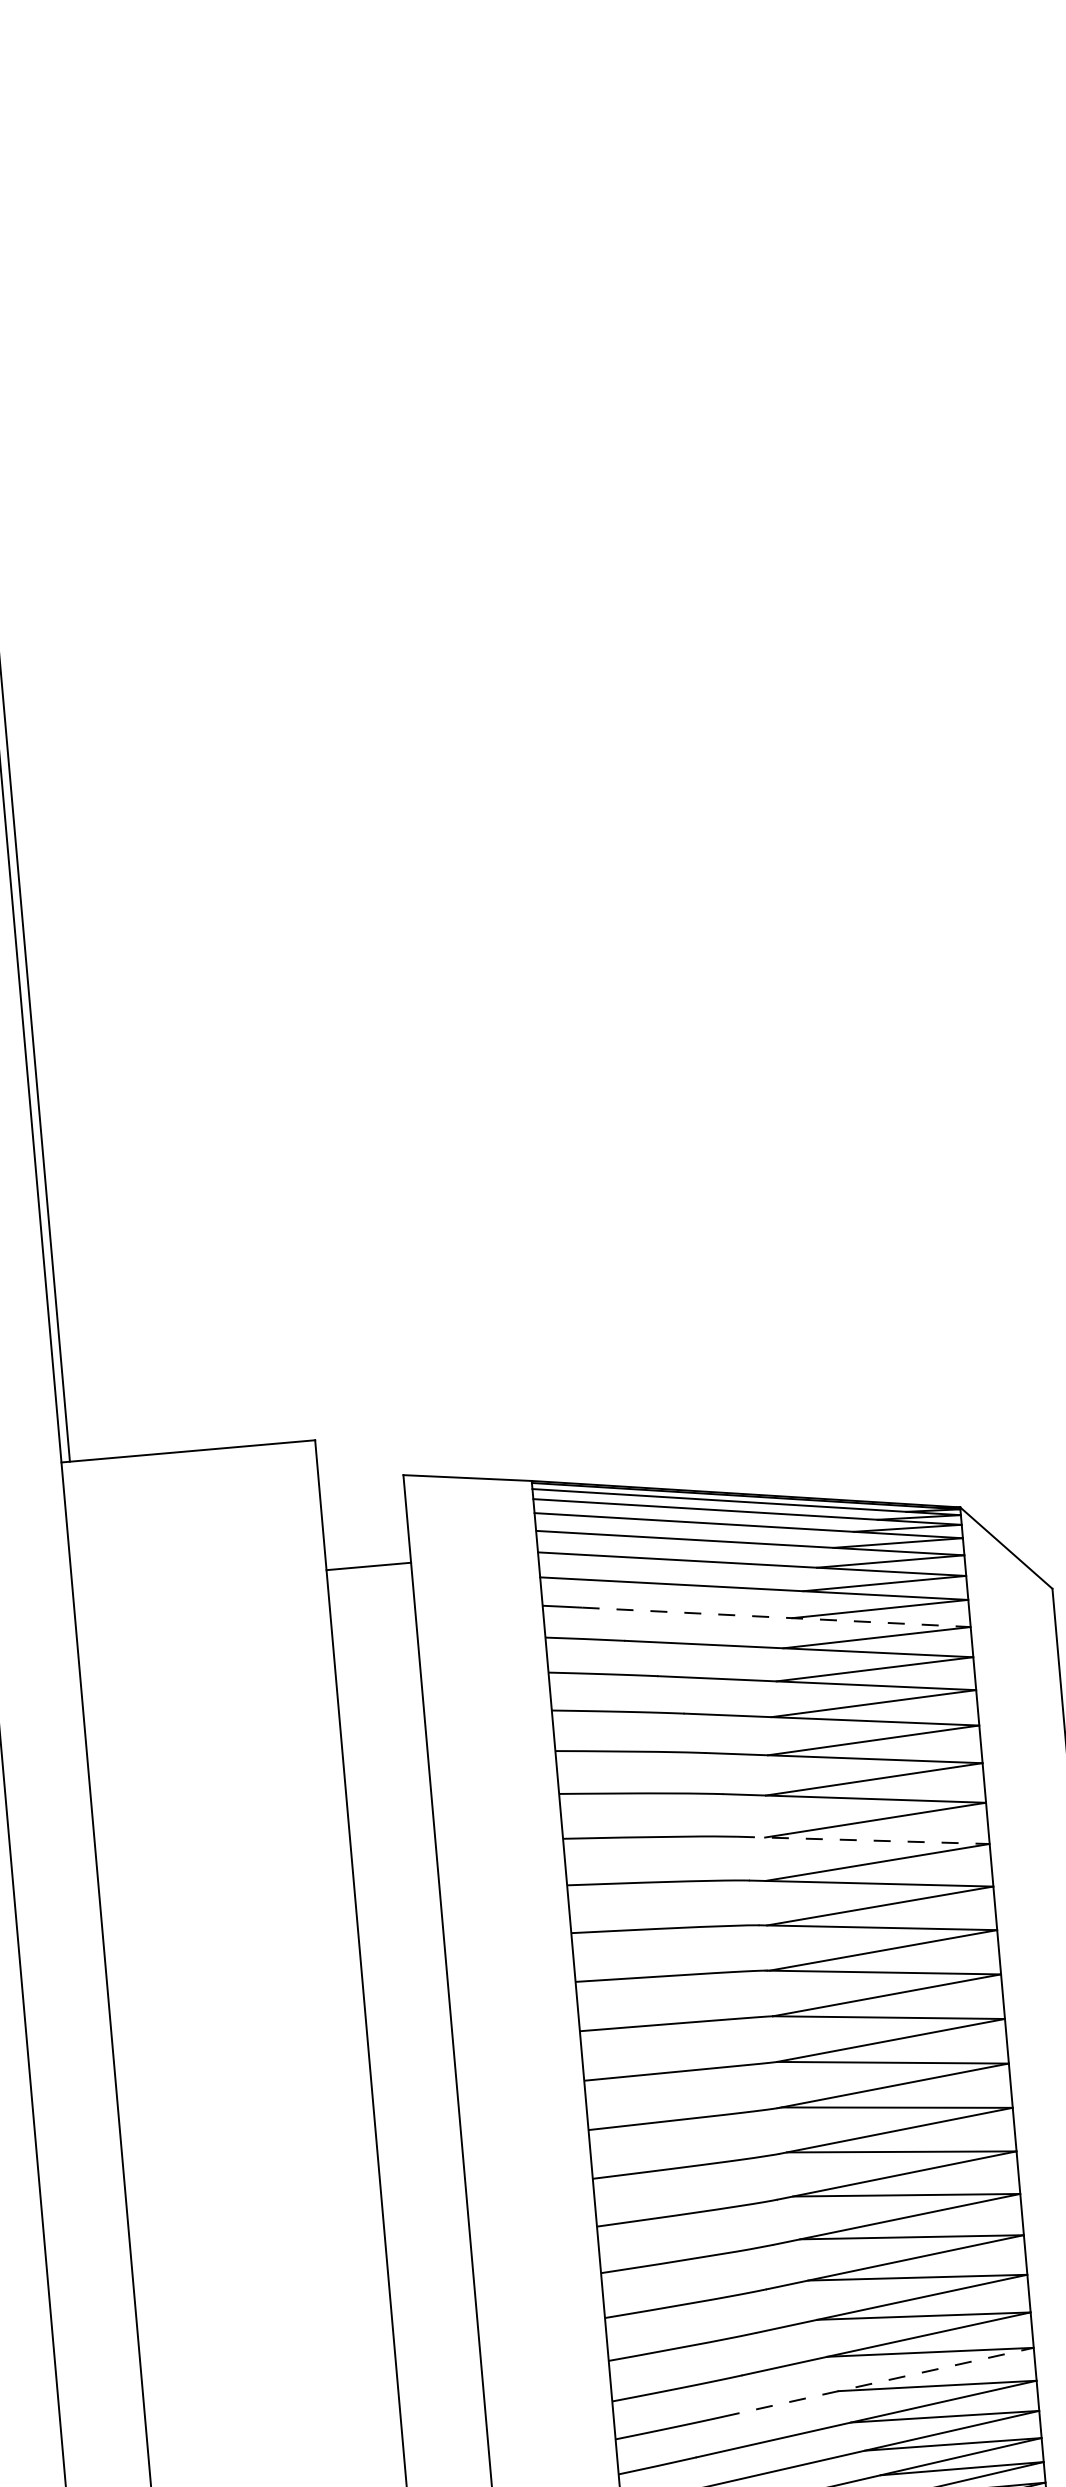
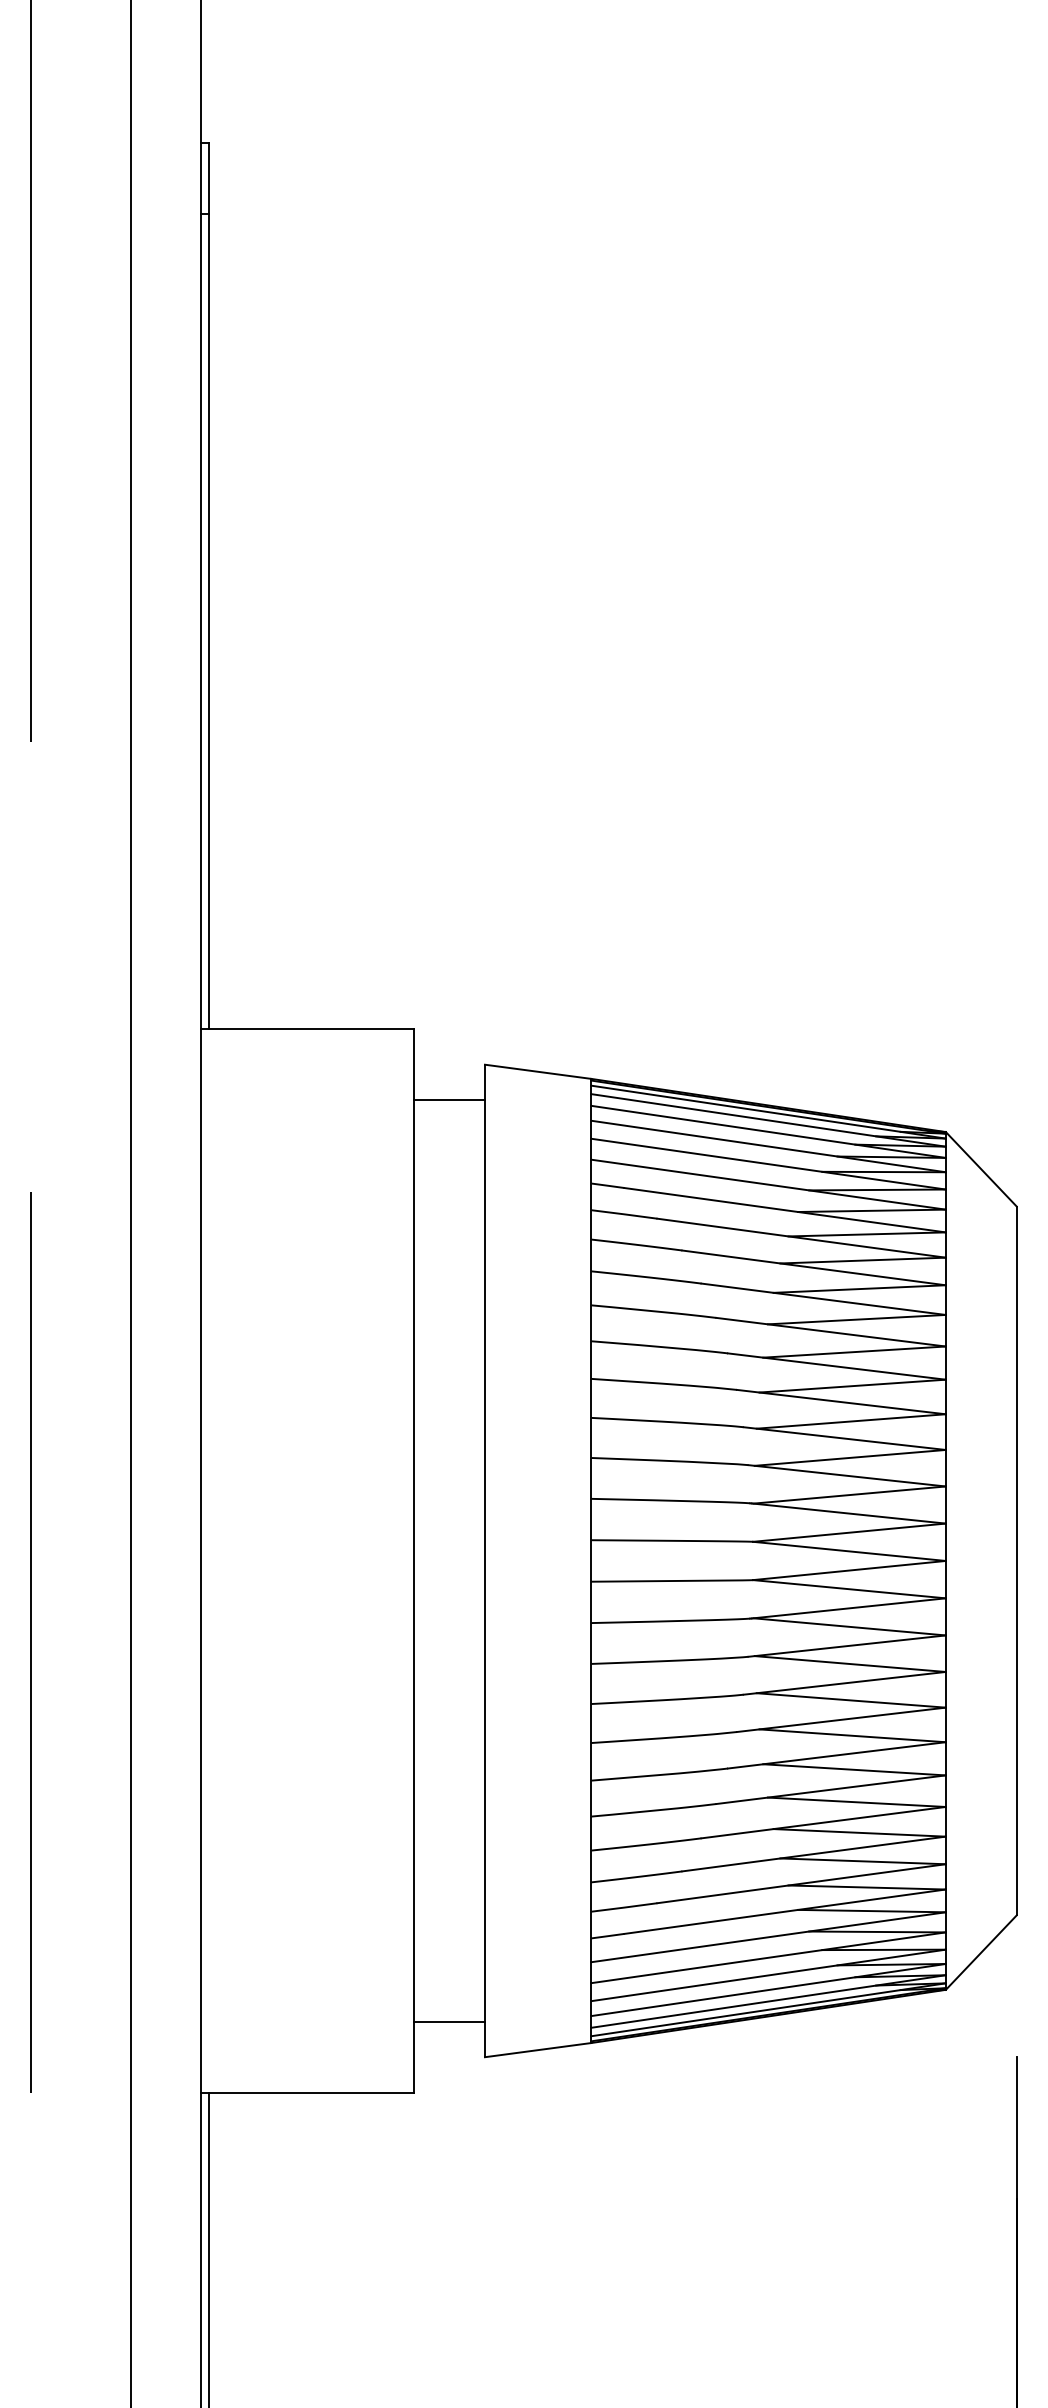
line: (368, 1566) -> (449, 1100), moved
line: (777, 1617) -> (785, 1210), dashed -> solid
line: (863, 1840) -> (841, 1402), dashed -> solid
line: (878, 2382) -> (814, 1854), dashed -> solid

